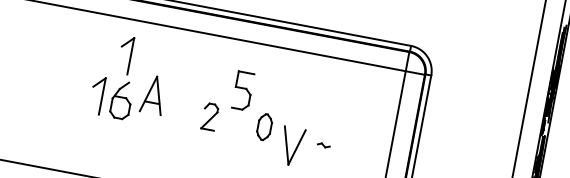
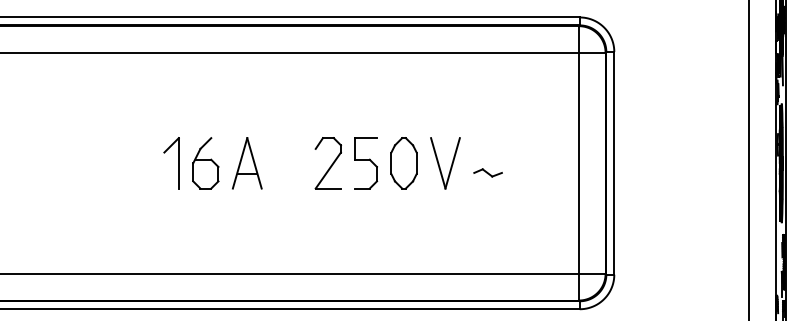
part: (130, 56) -> (206, 102), removed
part: (243, 91) -> (366, 163), moved
part: (153, 95) -> (247, 163), moved
part: (209, 116) -> (327, 163), size x1.43
part: (264, 127) -> (403, 163), size x1.43
part: (323, 145) -> (487, 172), size x1.67
part: (291, 146) -> (445, 163), moved

